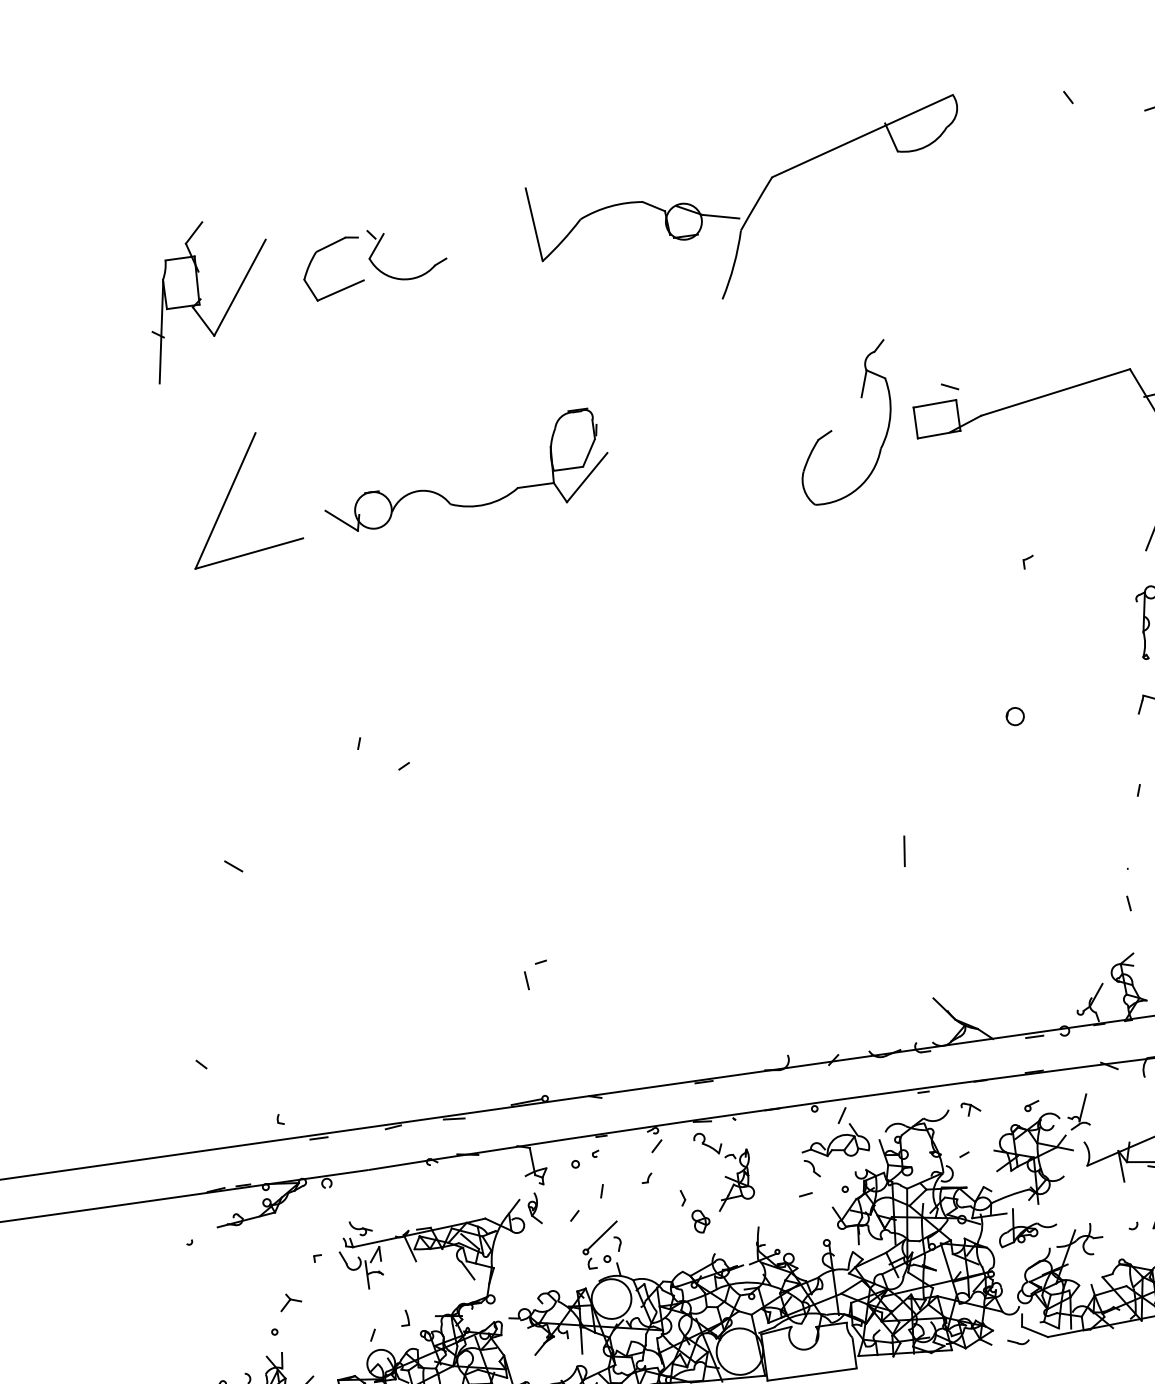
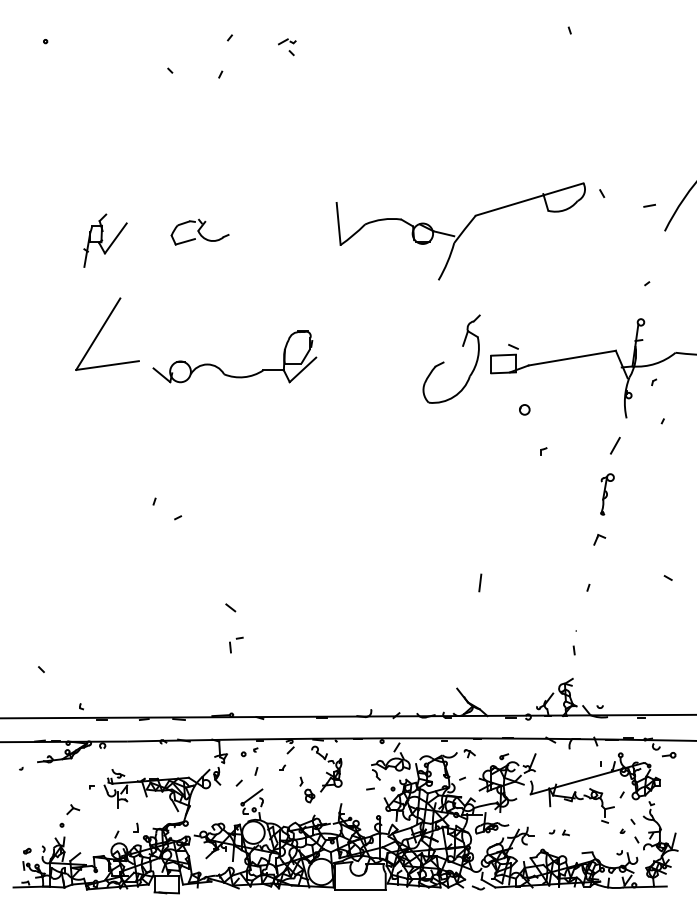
part: (749, 208) -> (460, 231), moved
part: (373, 260) -> (199, 231), size x0.7
part: (210, 298) -> (105, 240), size x0.6
part: (230, 495) -> (101, 331), moved
circle: (1014, 715) -> (524, 409), moved
line: (904, 850) -> (480, 582), moved
line: (233, 865) -> (230, 607), moved

